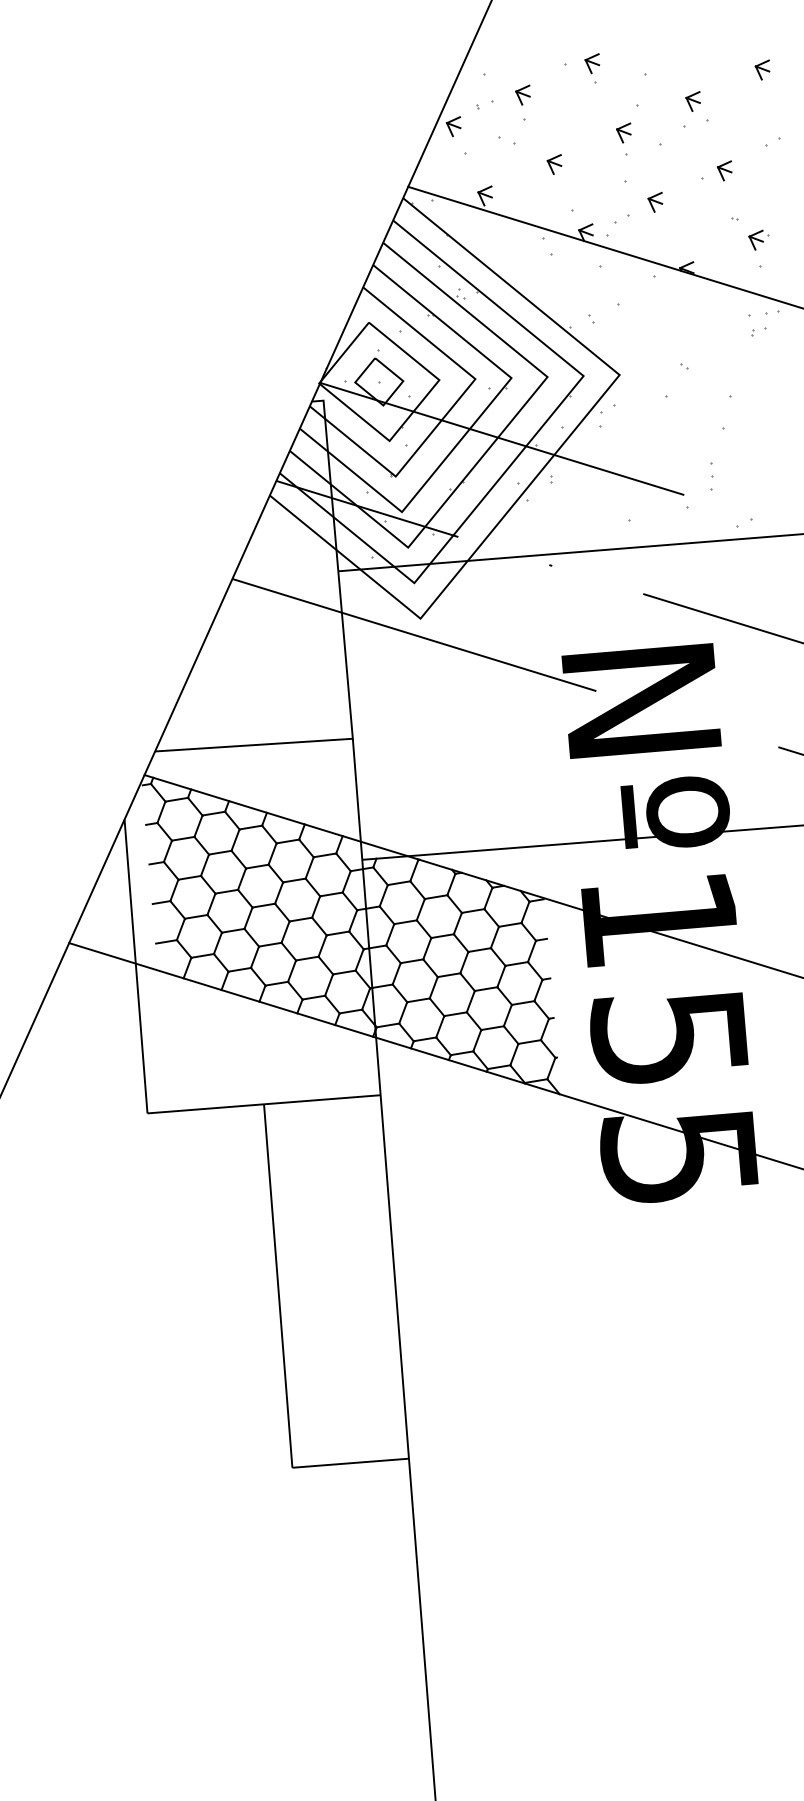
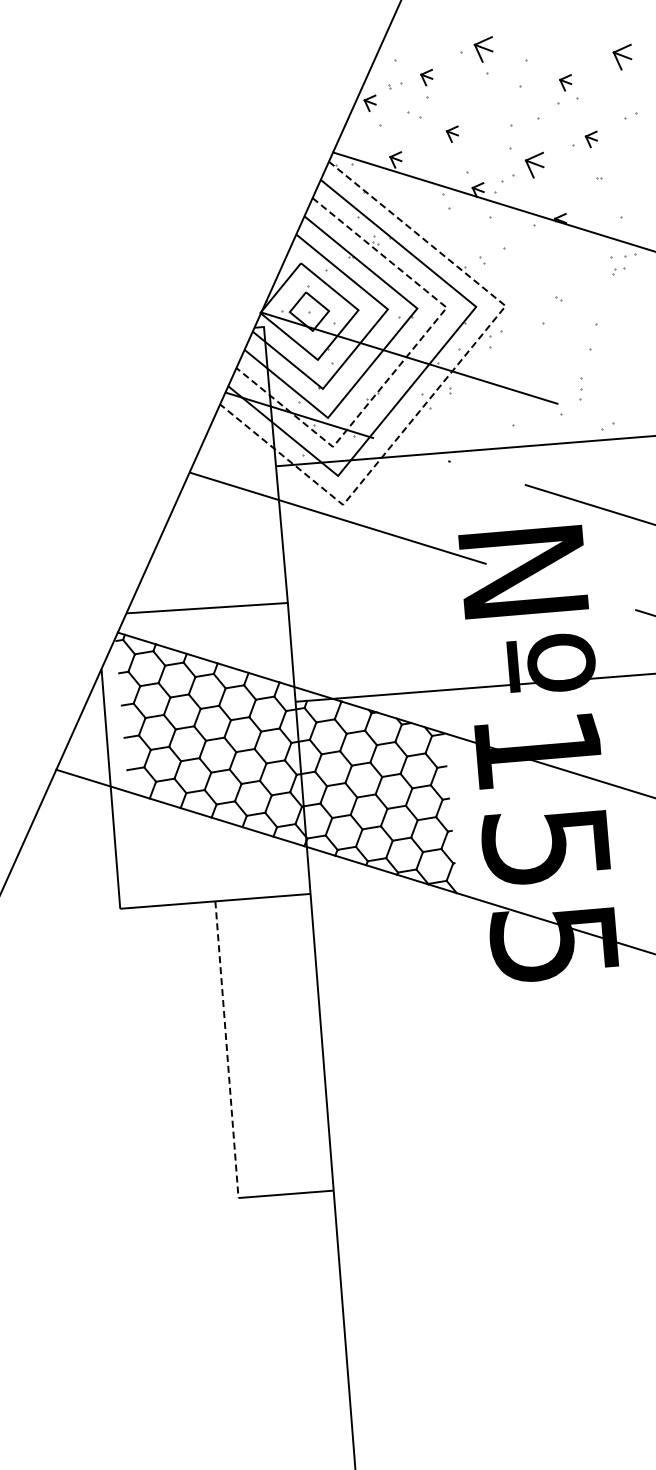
part: (591, 68) -> (482, 55), size x1.6
part: (761, 69) -> (621, 56), size x1.6
part: (623, 132) -> (508, 108), removed
part: (654, 201) -> (534, 164), size x1.6
part: (757, 239) -> (618, 195), removed
line: (496, 439) -> (405, 358), solid -> dashed
line: (547, 463) -> (446, 378), solid -> dashed
line: (277, 1285) -> (226, 1049), solid -> dashed

